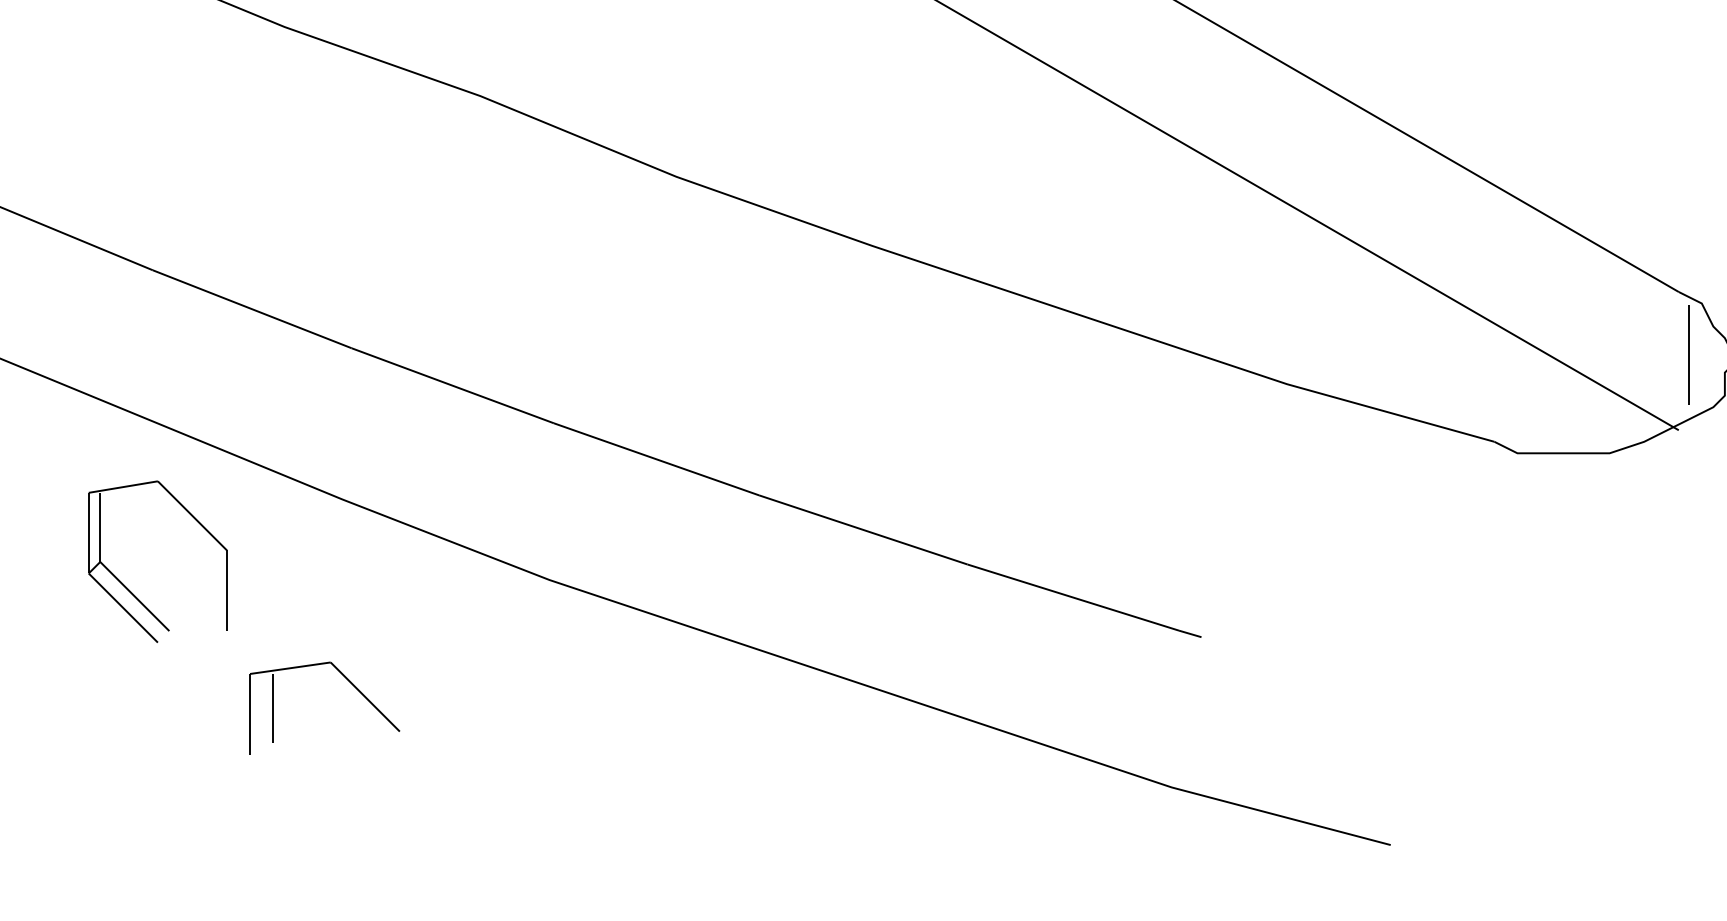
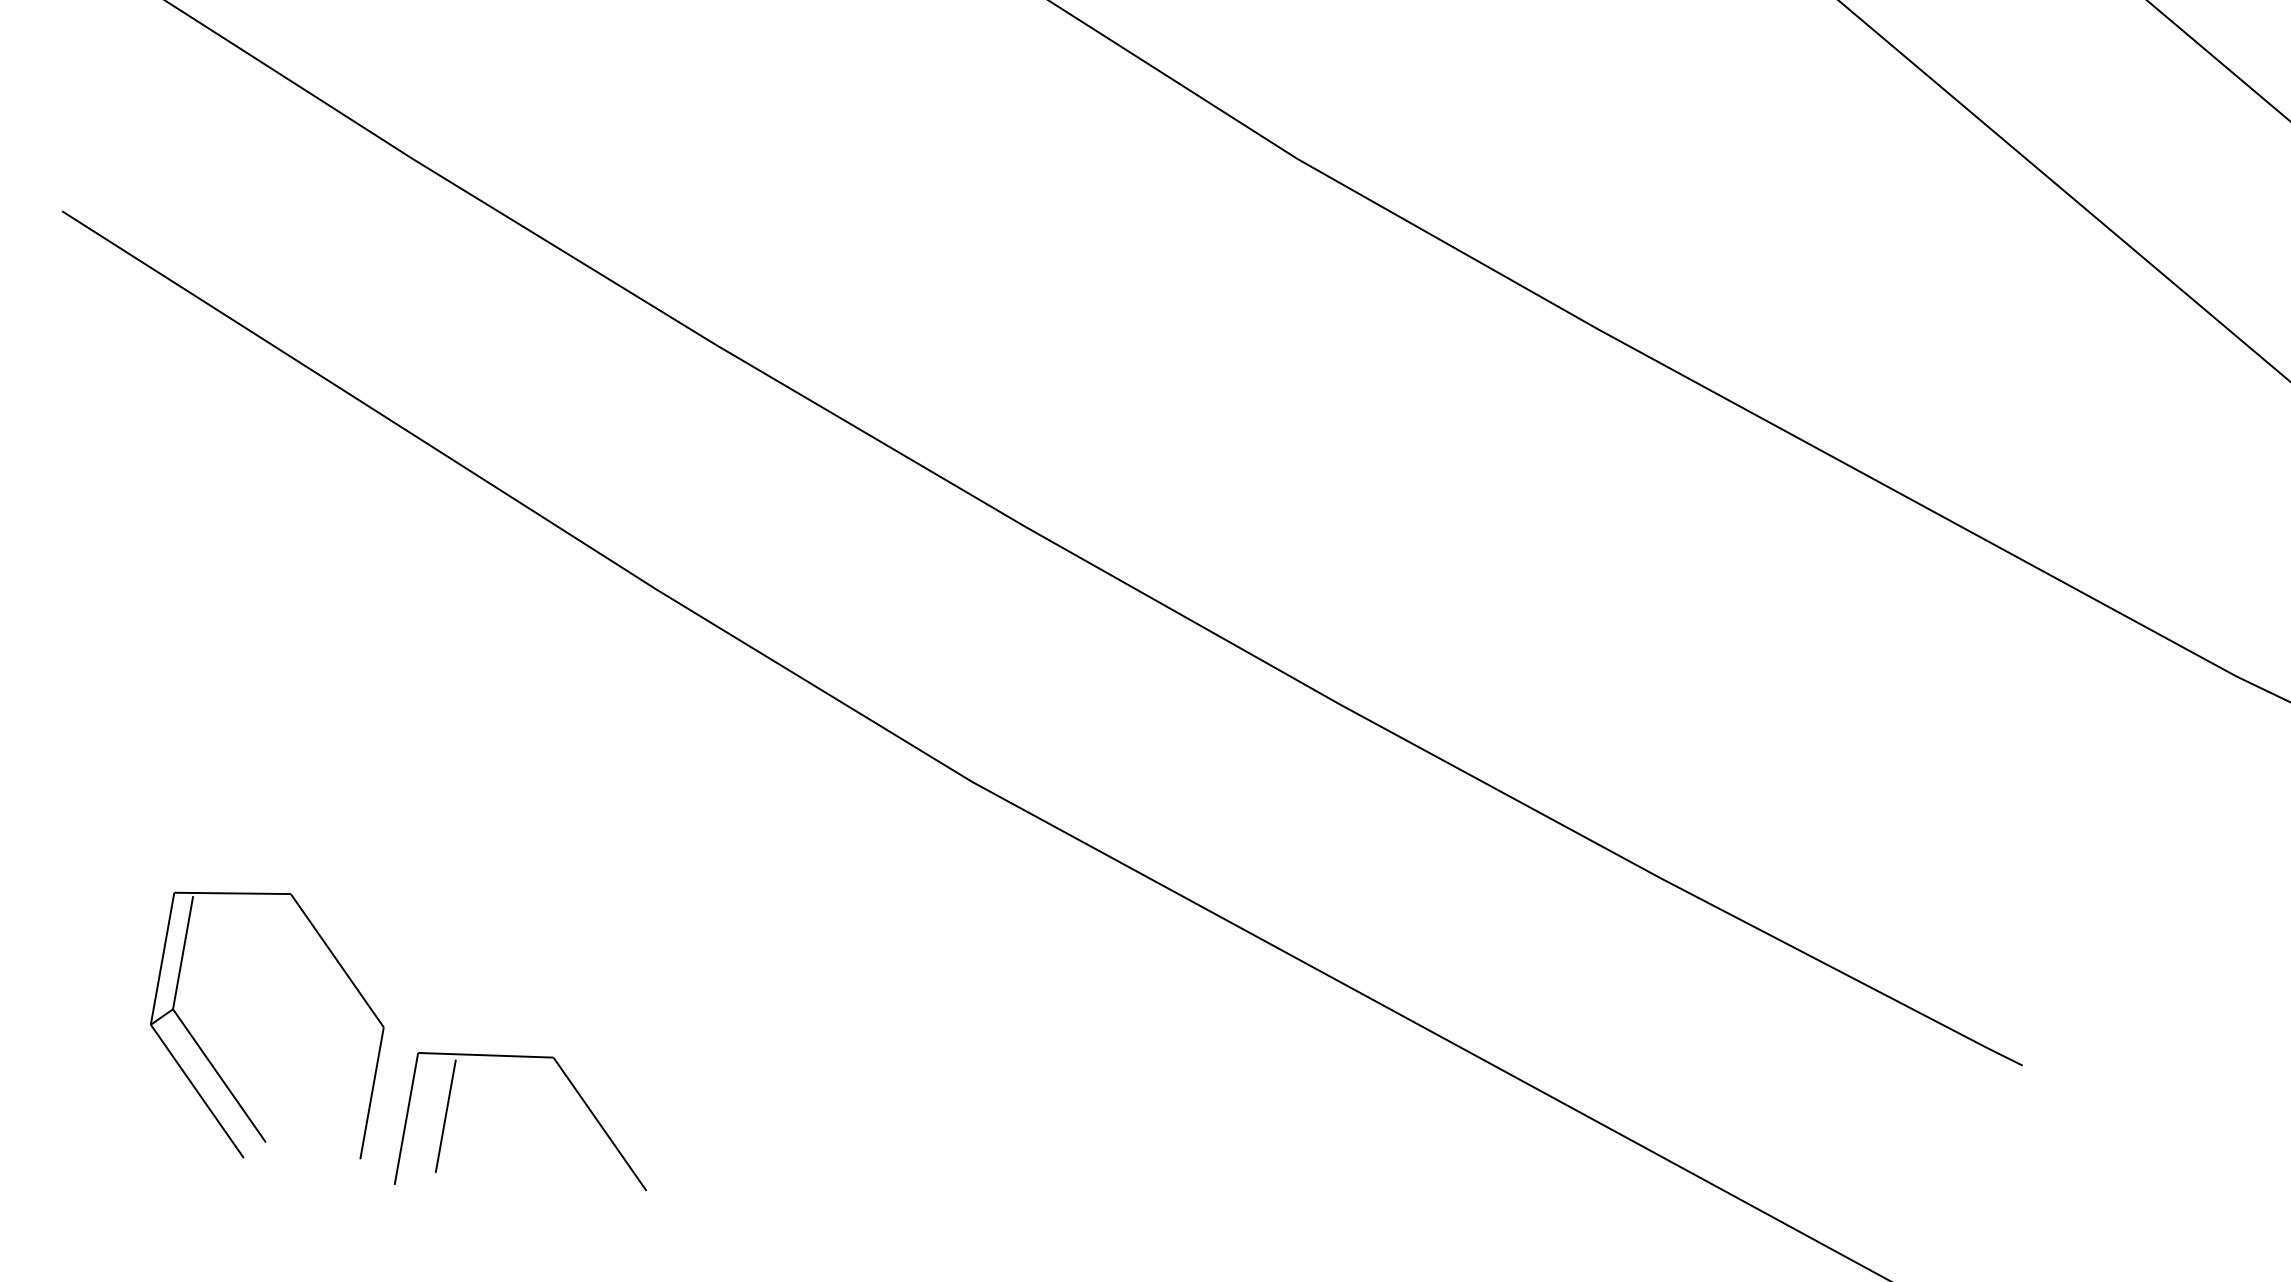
part: (129, 589) -> (212, 1062), moved
part: (349, 682) -> (578, 1095), moved

